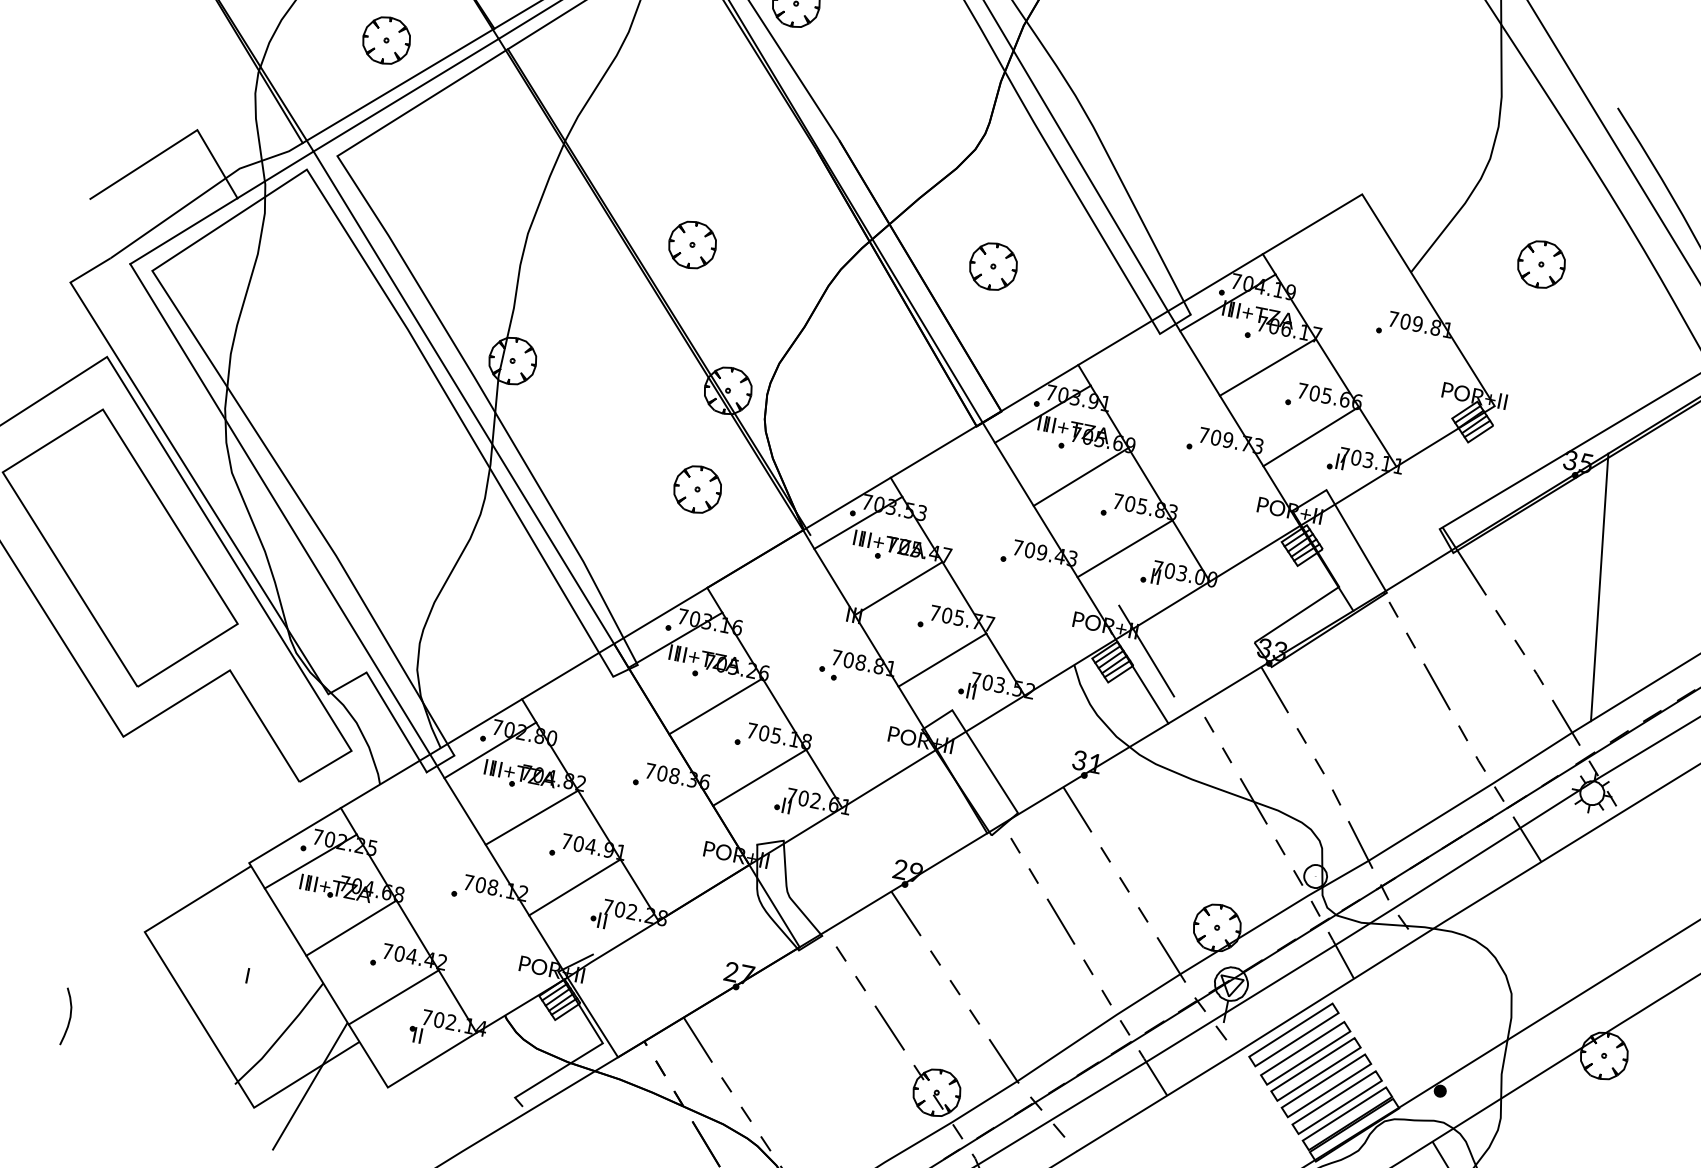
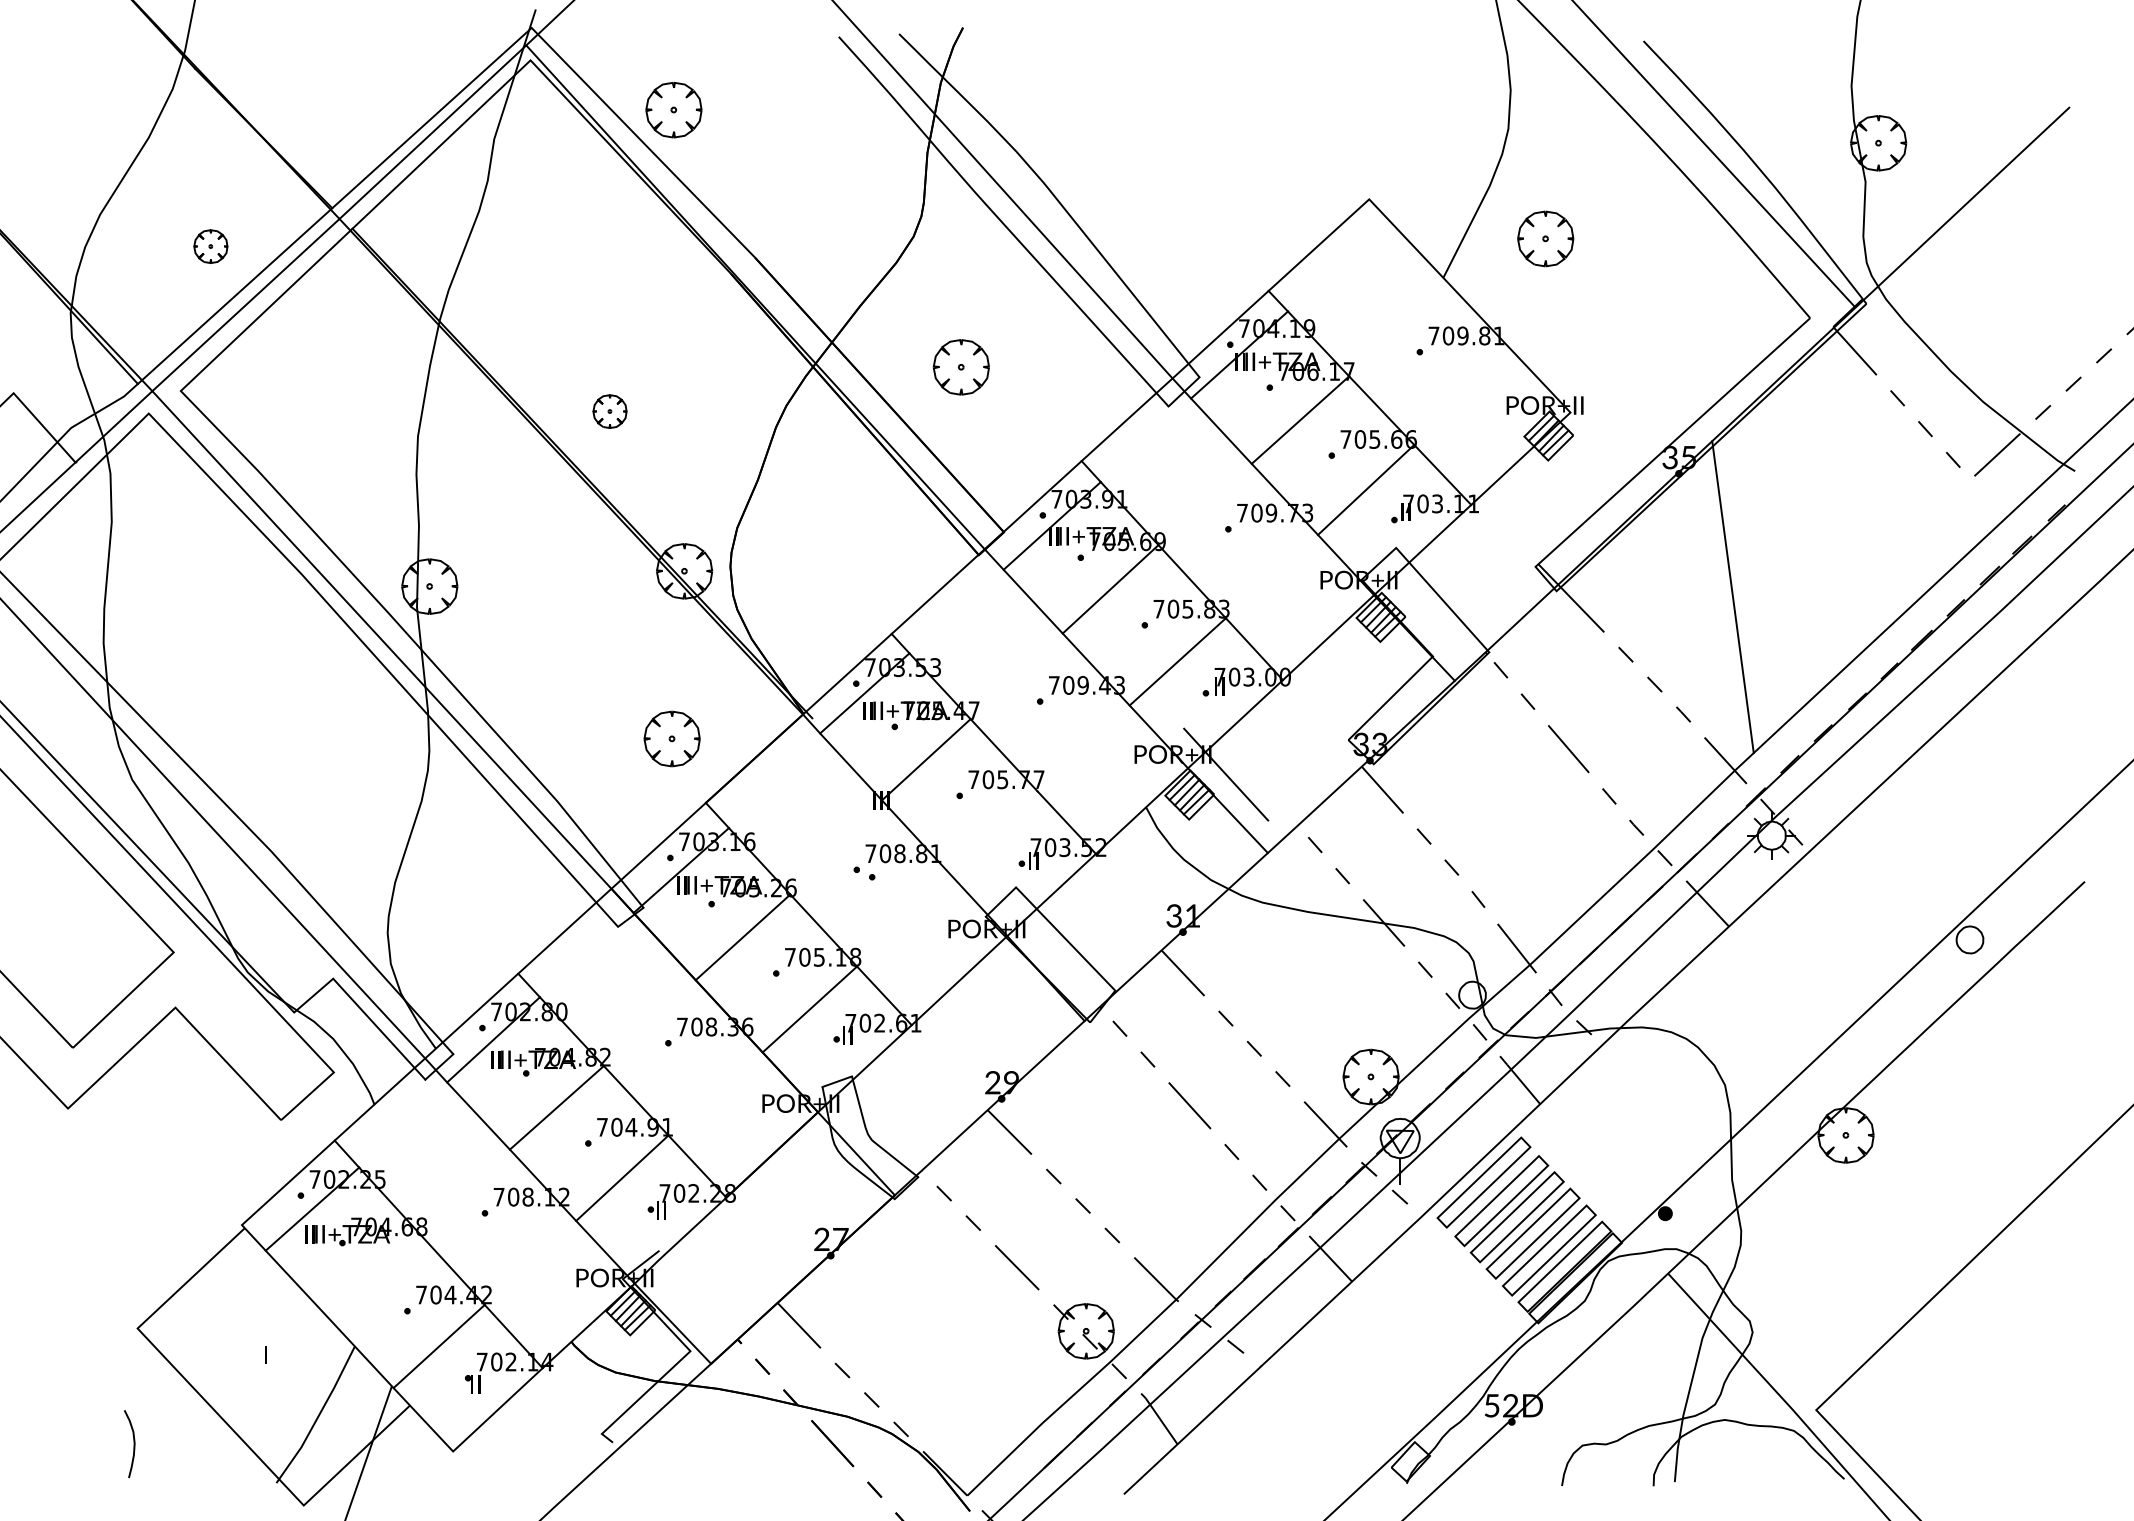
part: (386, 40) -> (210, 246), size x0.6
part: (692, 244) -> (609, 411), size x0.6
part: (1541, 264) -> (1545, 238), moved
part: (697, 489) -> (671, 738), moved
line: (941, 659) -> (992, 831), removed
line: (351, 928) -> (374, 1276), removed
curve: (69, 1017) -> (133, 1444), moved

